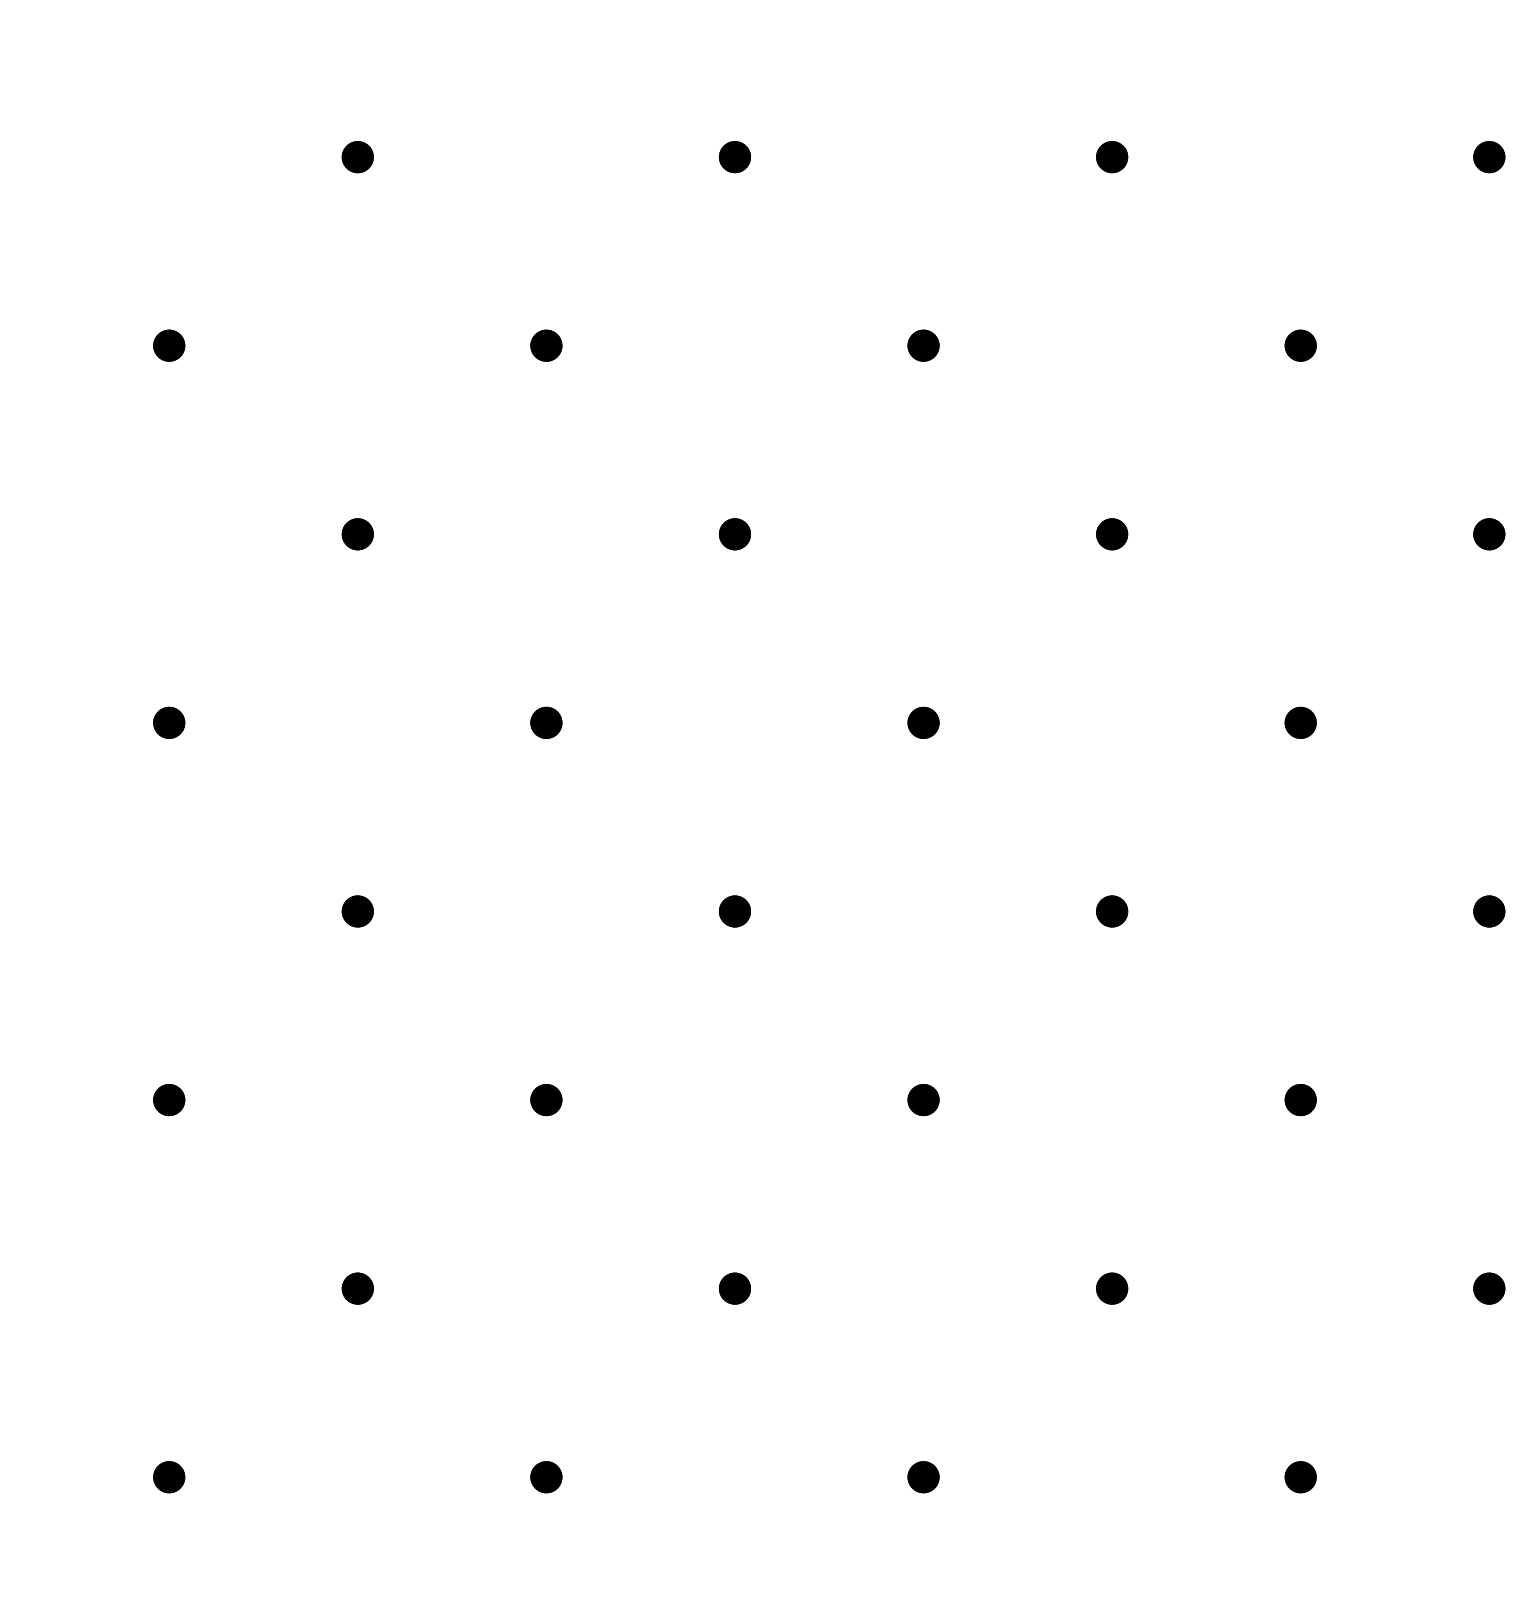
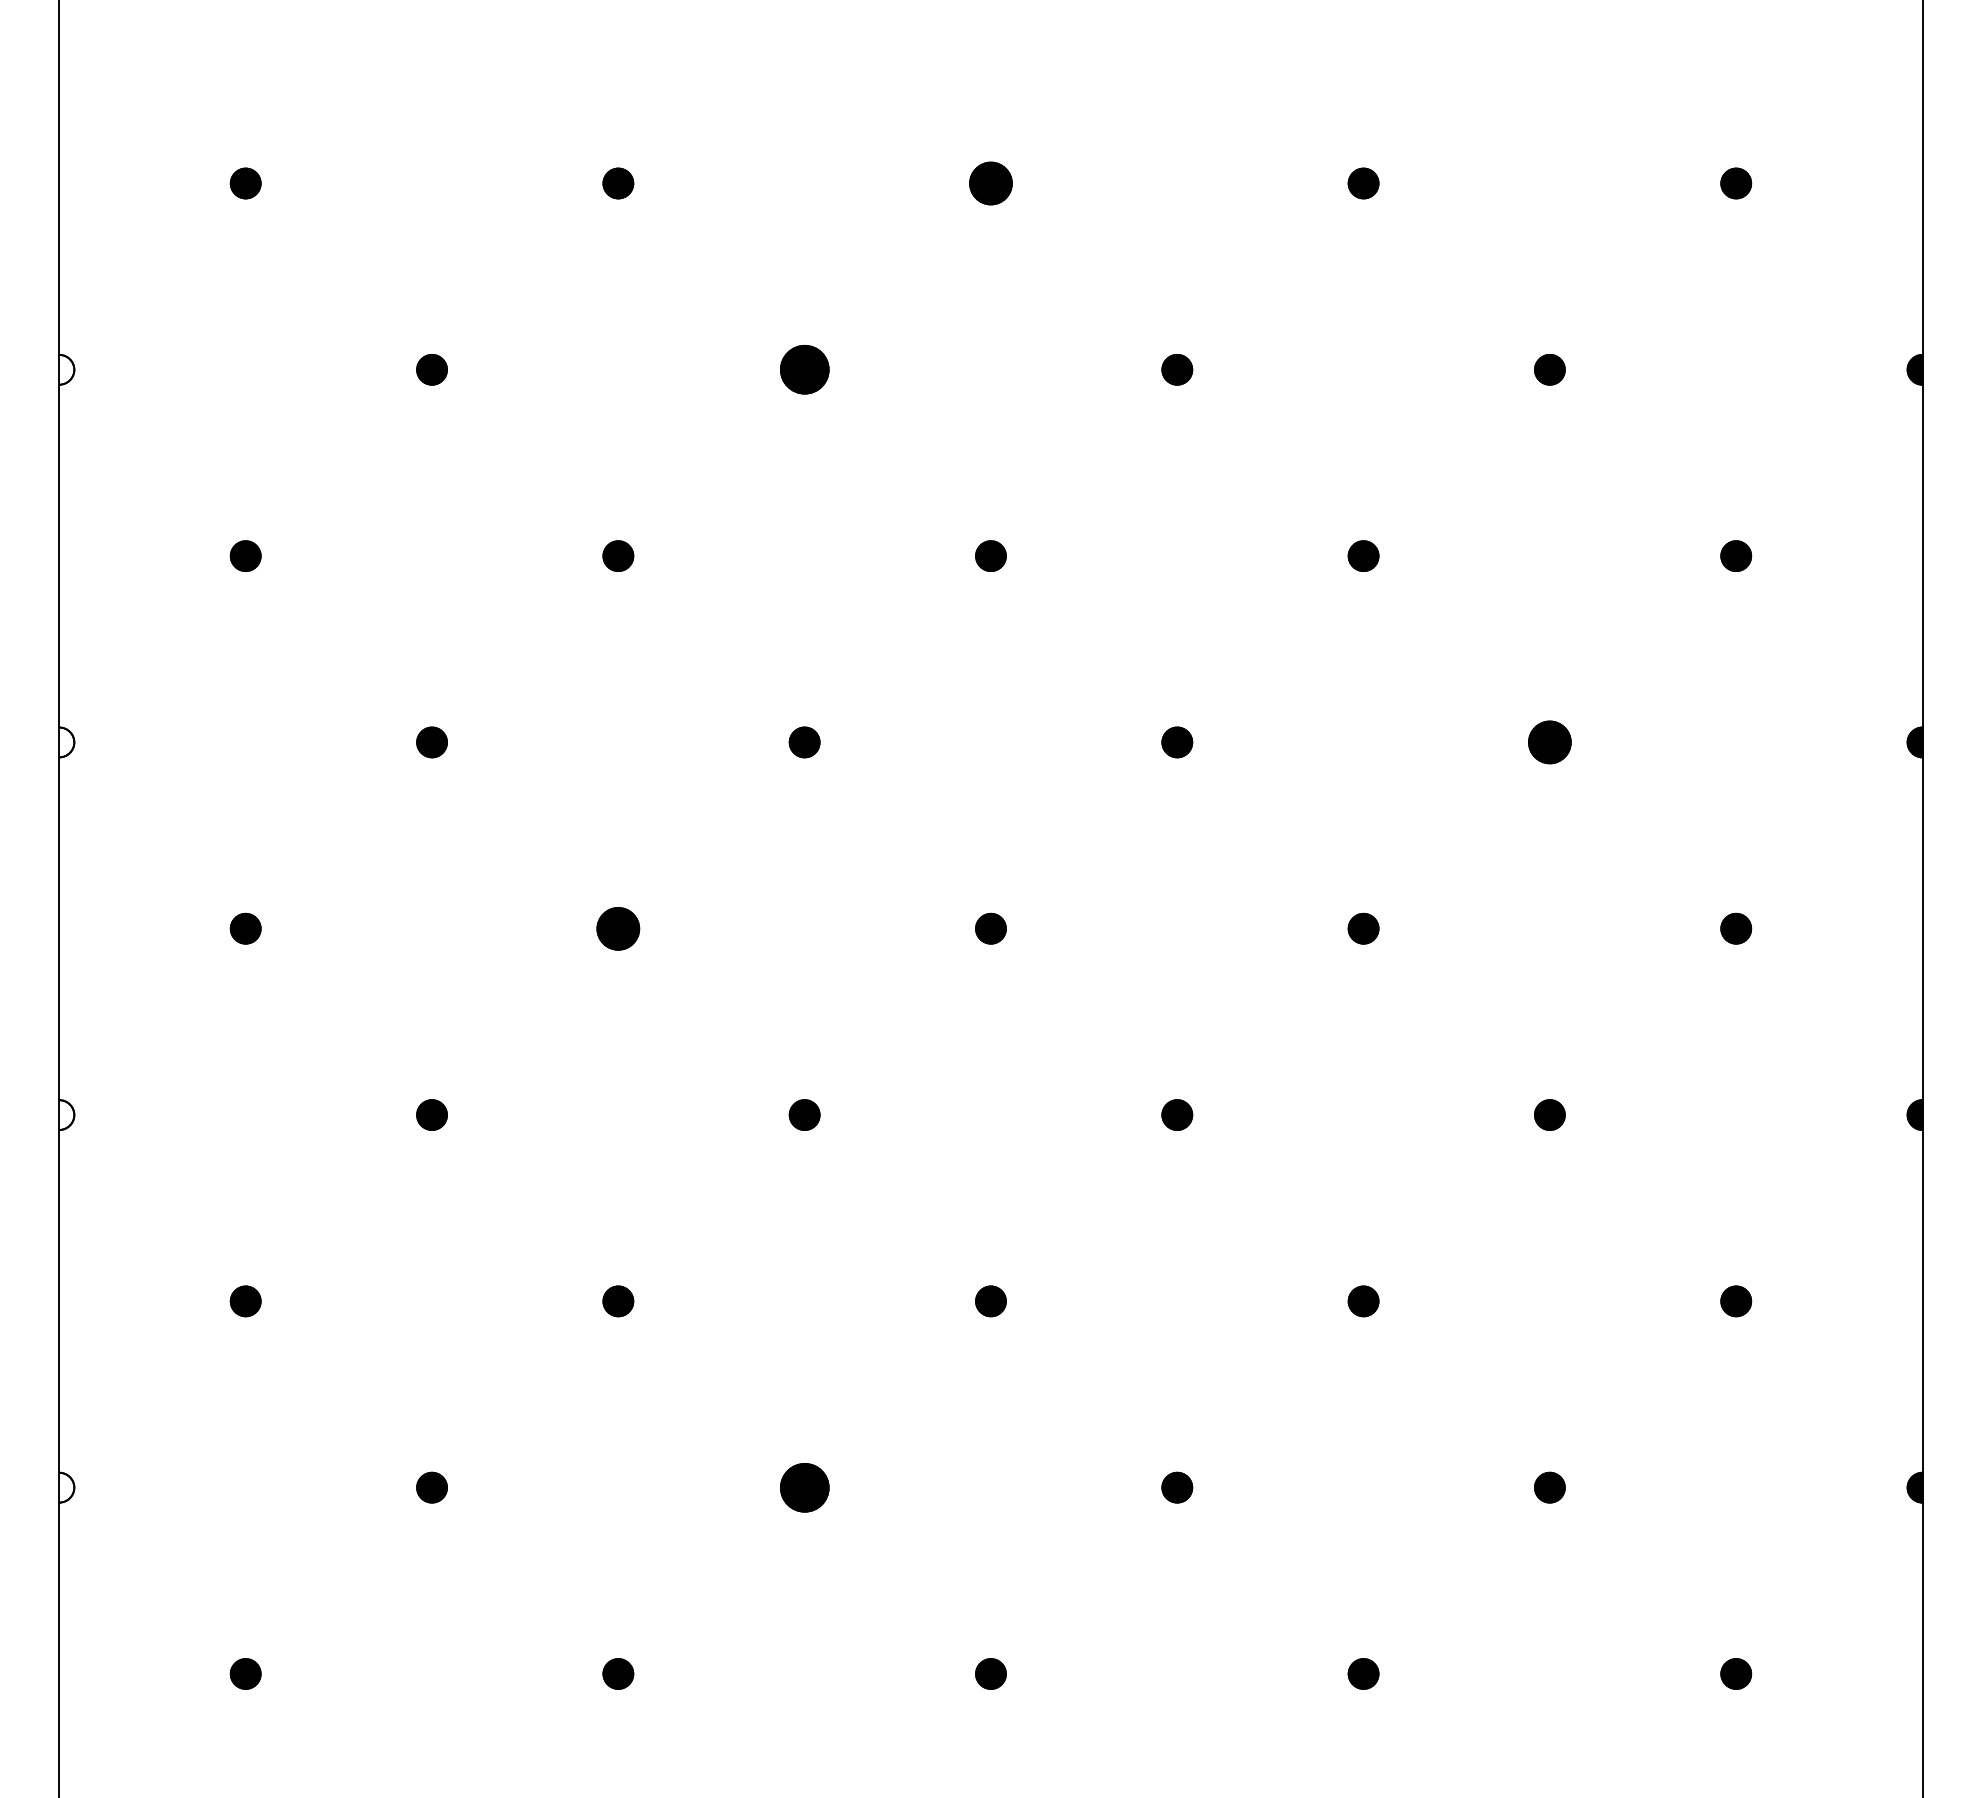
part: (734, 157) -> (990, 183), size x1.4
part: (546, 345) -> (804, 369), size x1.6
part: (1300, 722) -> (1549, 742), size x1.4
part: (357, 911) -> (618, 928), size x1.4
part: (546, 1477) -> (804, 1487), size x1.6

